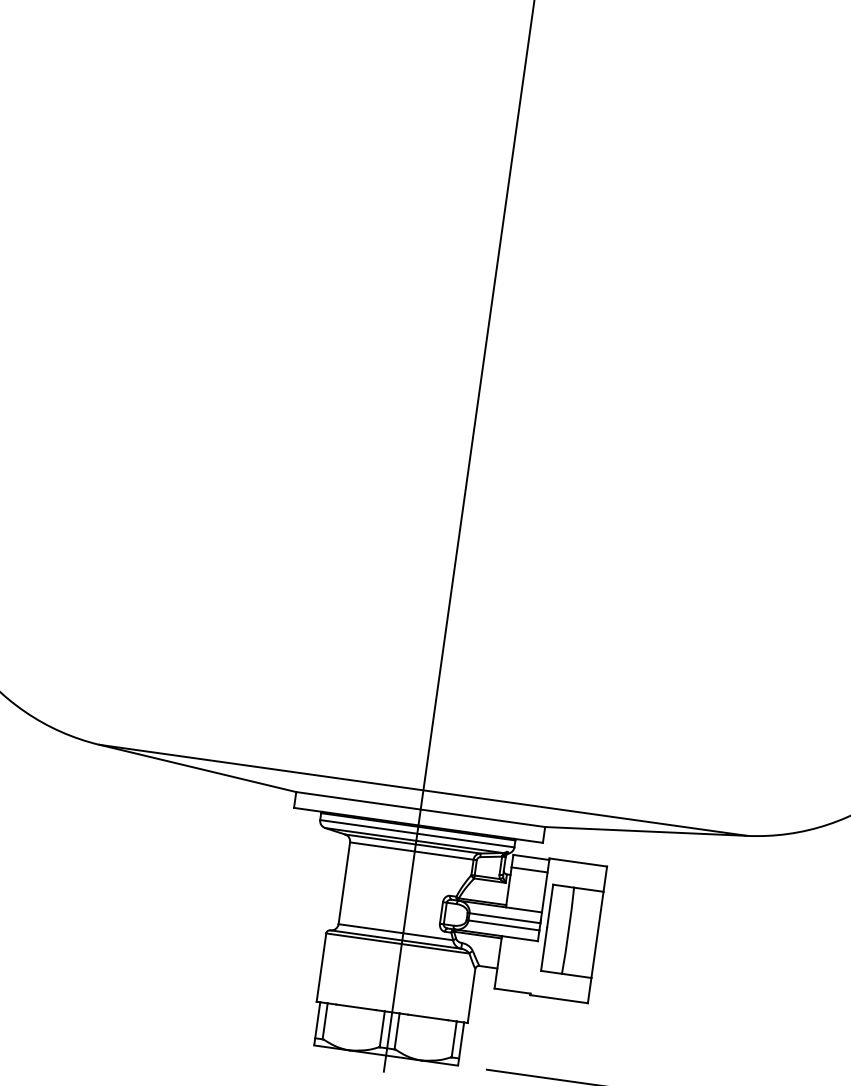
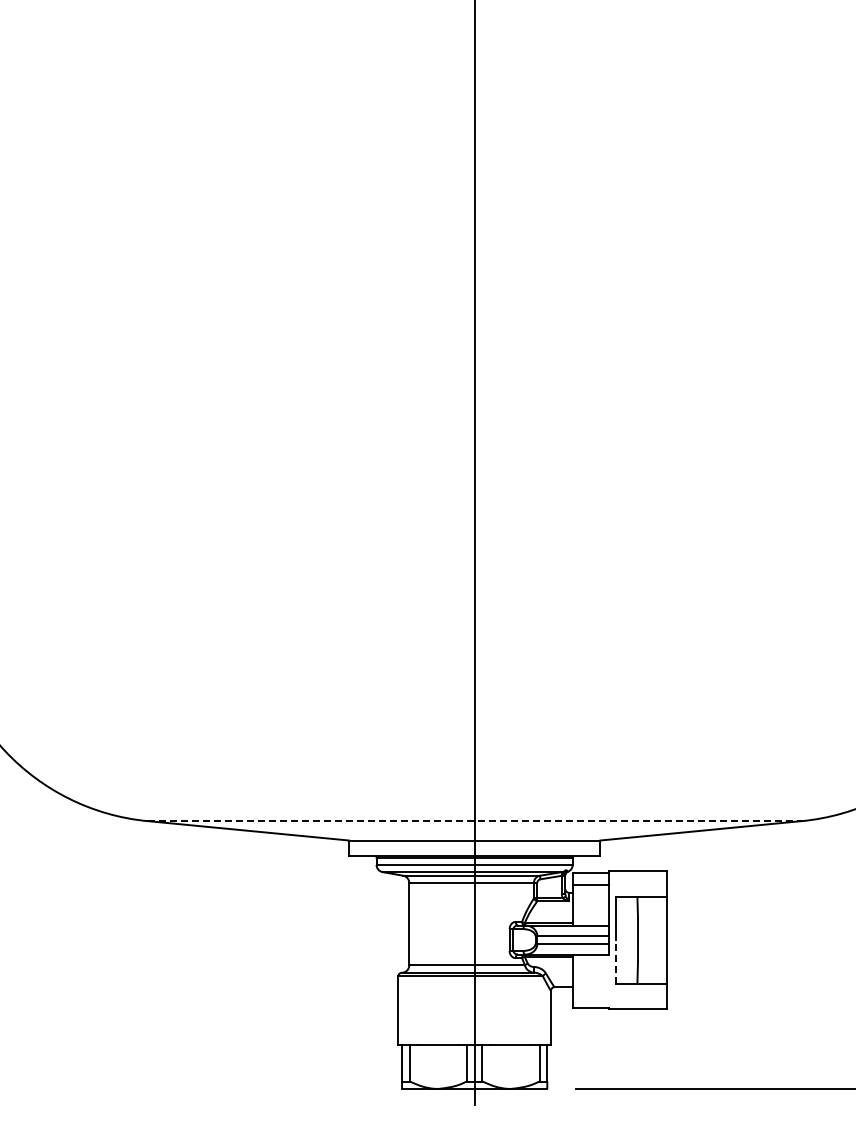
line: (423, 790) -> (474, 821), solid -> dashed
line: (544, 949) -> (616, 961), solid -> dashed

